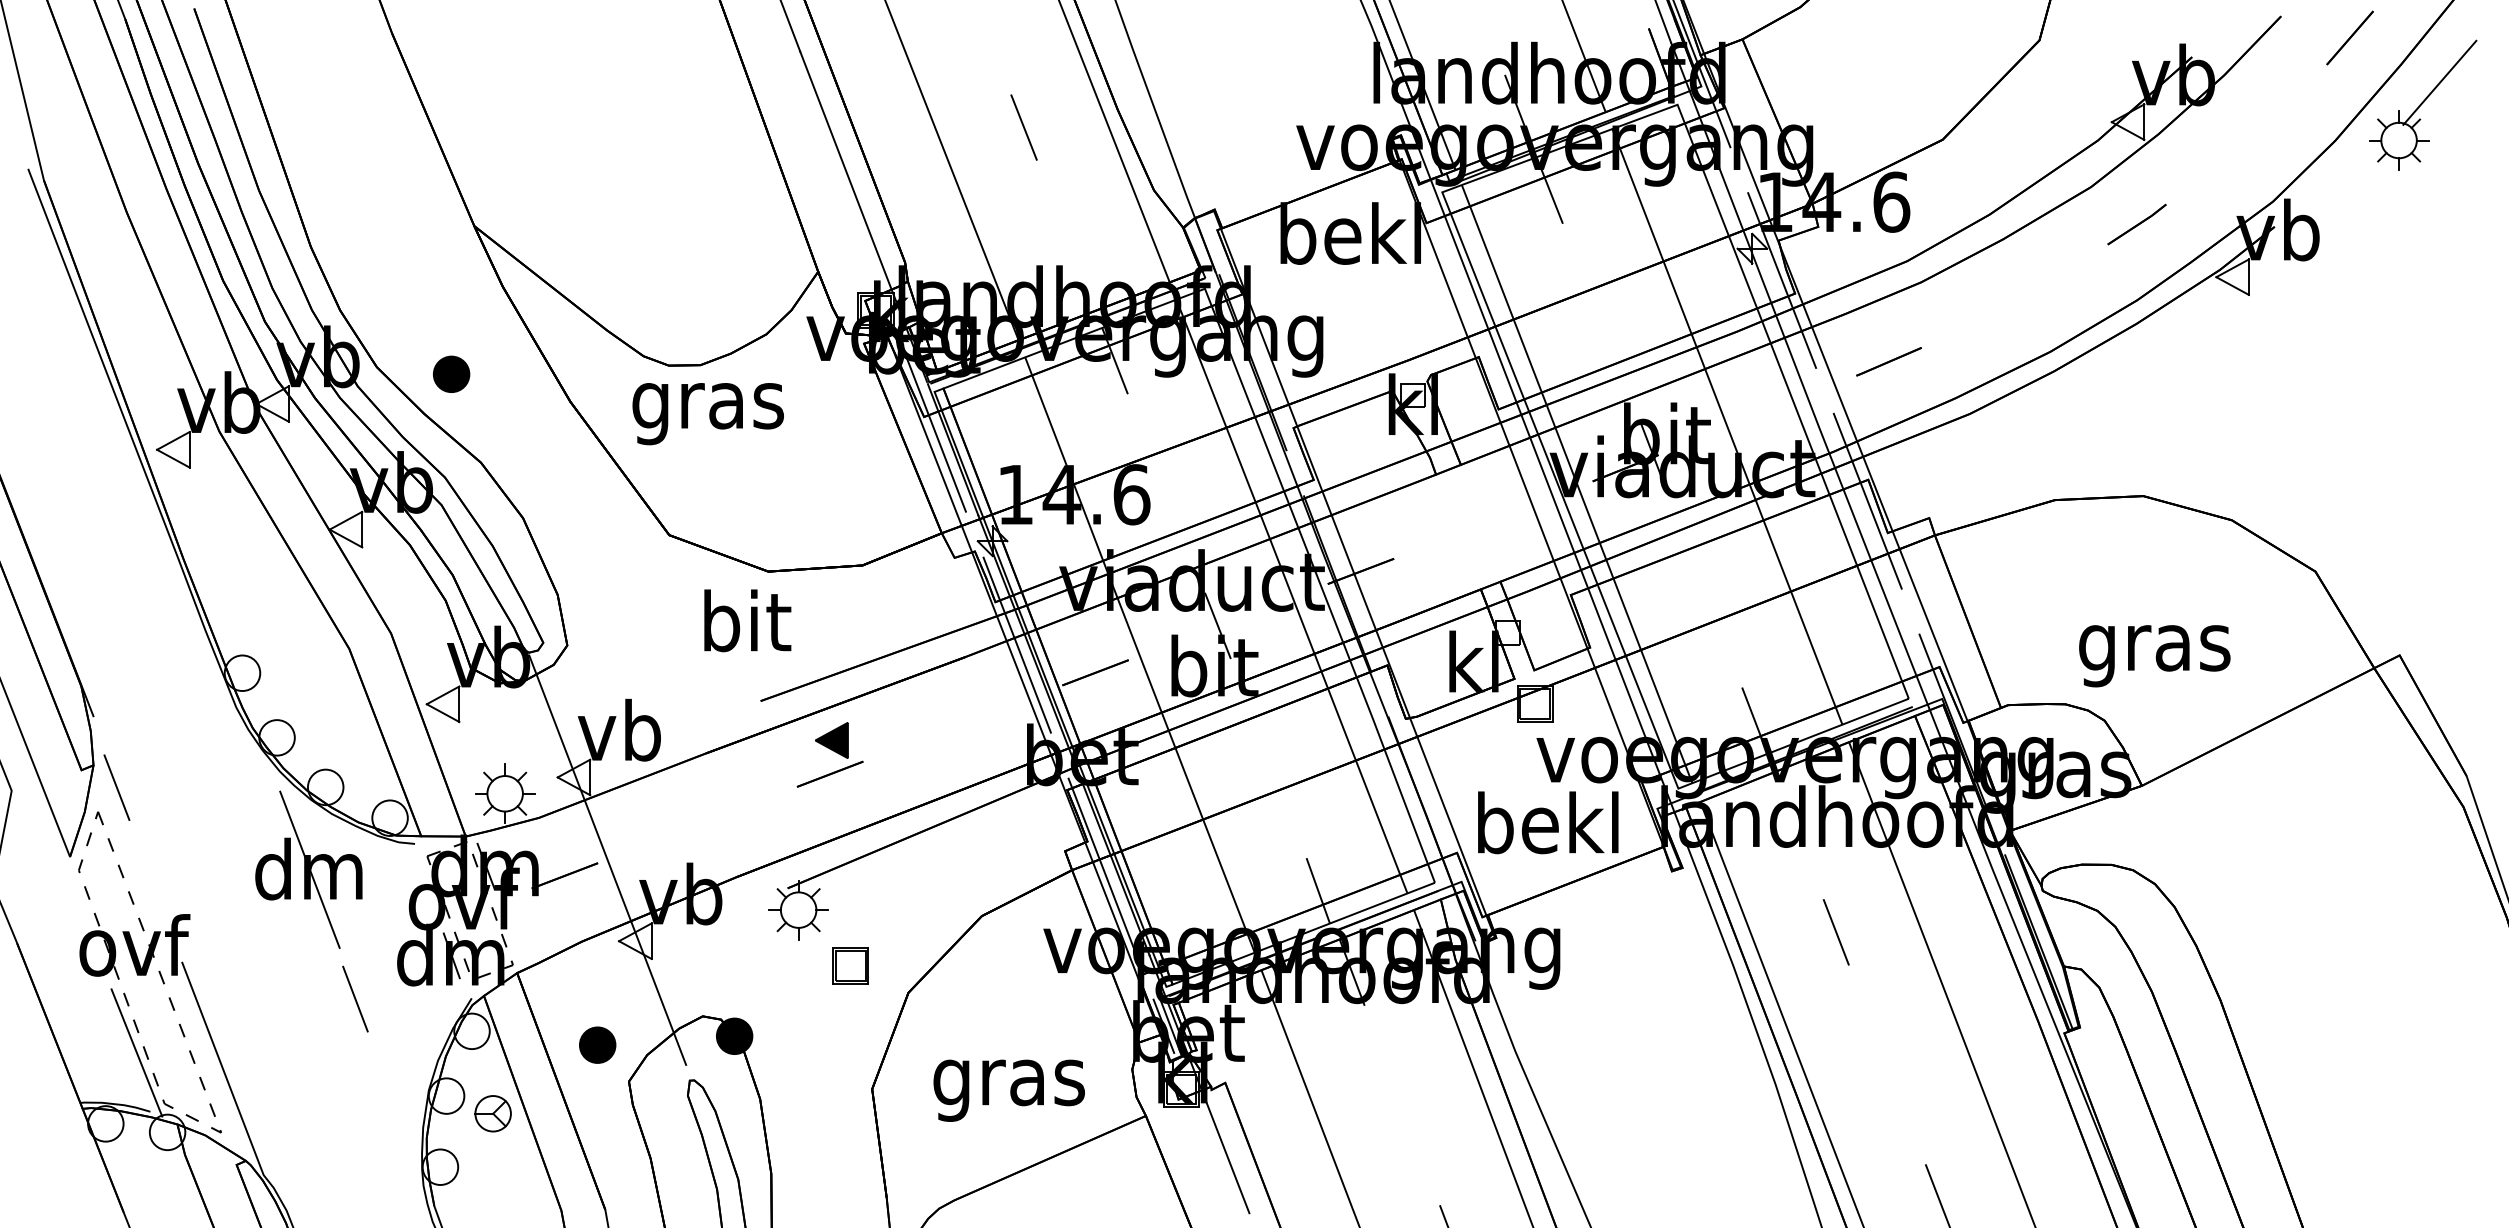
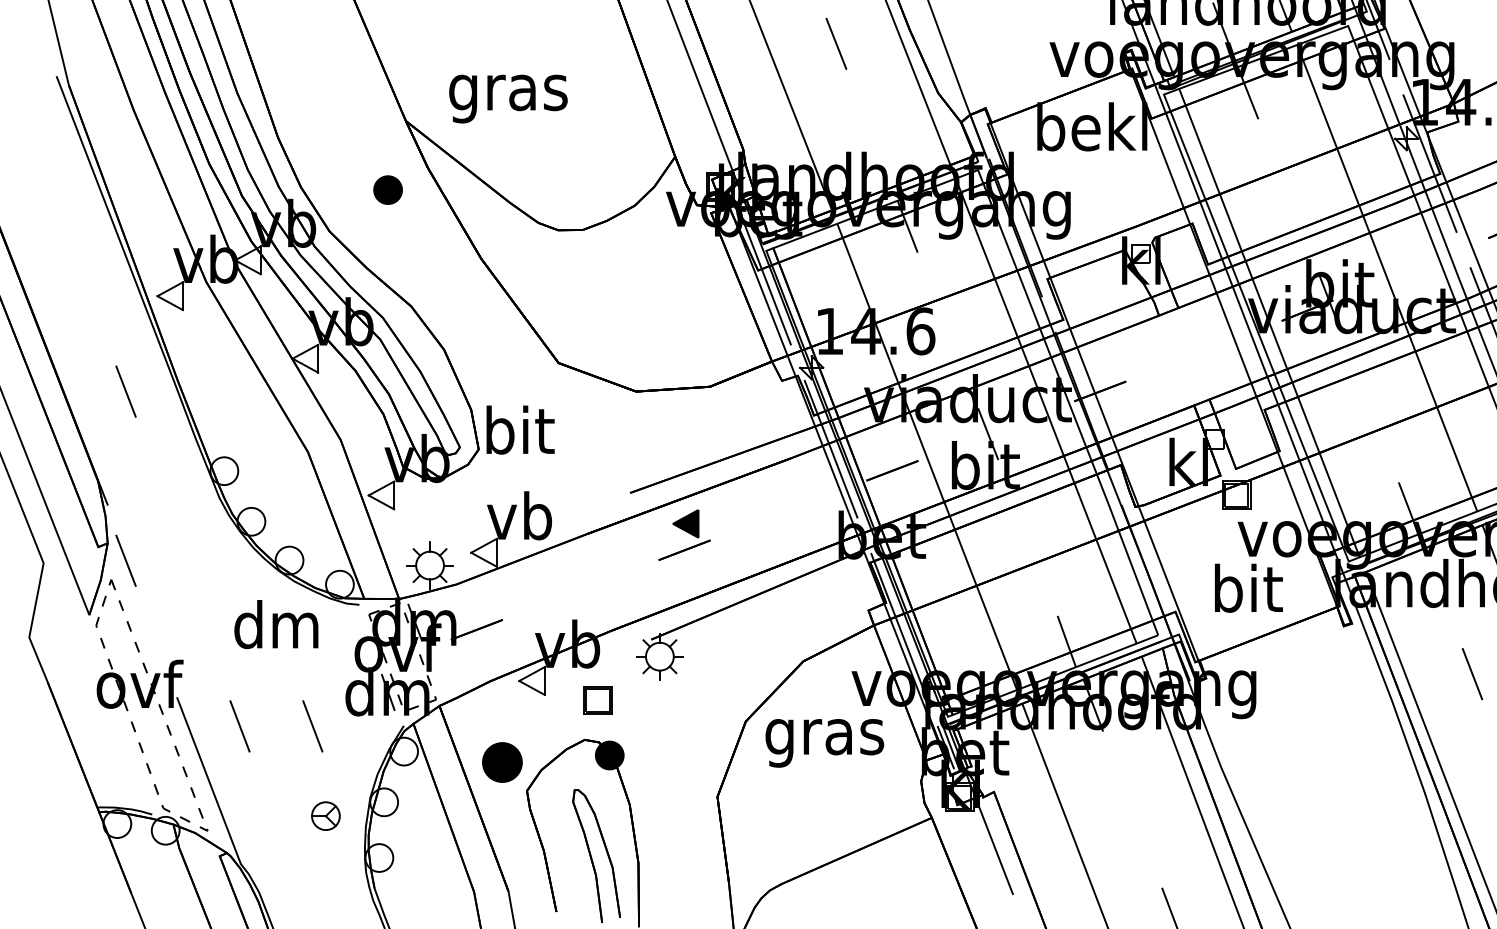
part: (451, 373) -> (388, 189), moved
text: (707, 414) -> (507, 99), moved
line: (116, 571) -> (125, 391), added
text: (747, 620) -> (520, 429), moved
text: (1548, 822) -> (1247, 588), bekl -> bit
line: (607, 859) -> (510, 617), removed
line: (309, 869) -> (276, 624), removed
part: (850, 965) -> (597, 700), moved
line: (262, 998) -> (240, 725), added
part: (597, 1044) -> (502, 761), size x1.4
line: (136, 1052) -> (141, 768), removed
text: (1008, 1090) -> (824, 743), moved
part: (492, 1113) -> (325, 815), moved

